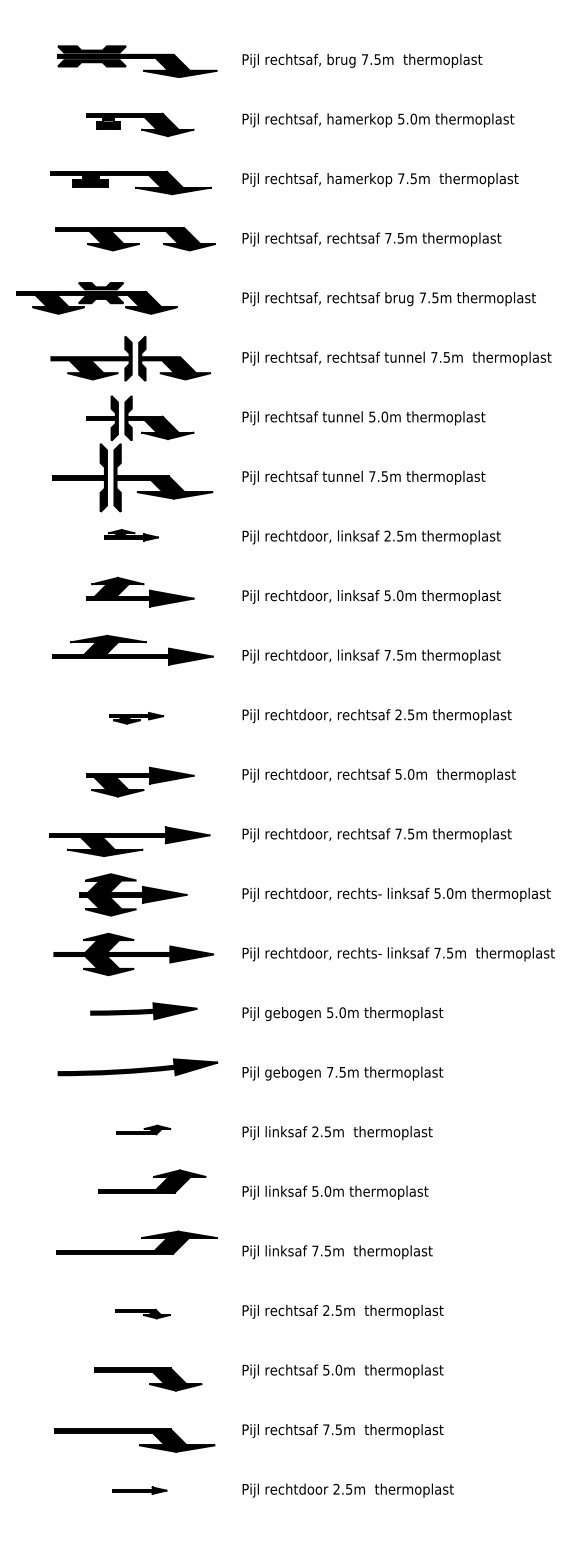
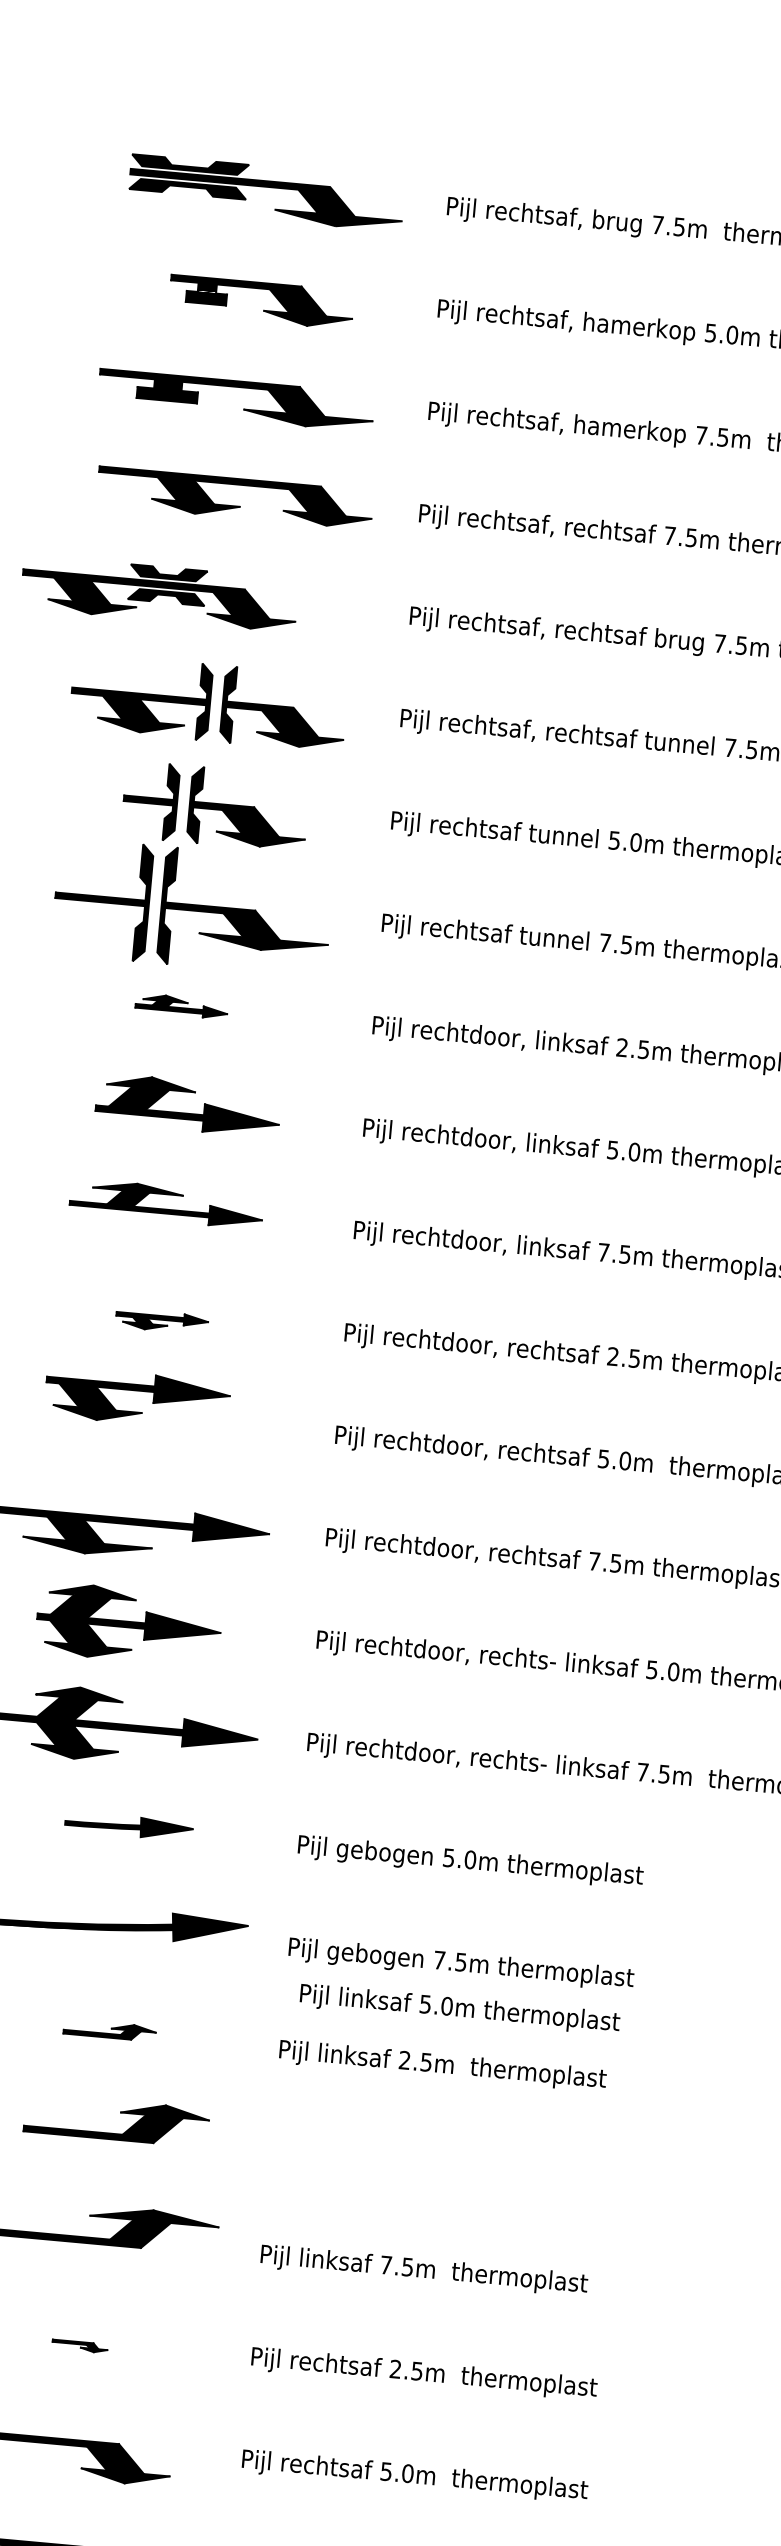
part: (132, 649) -> (165, 1202), size x0.7
part: (140, 781) -> (137, 1397), moved
part: (143, 1011) -> (128, 1826), size x0.7
text: (335, 1192) -> (459, 2009), moved
part: (142, 1313) -> (79, 2345), size x0.6

